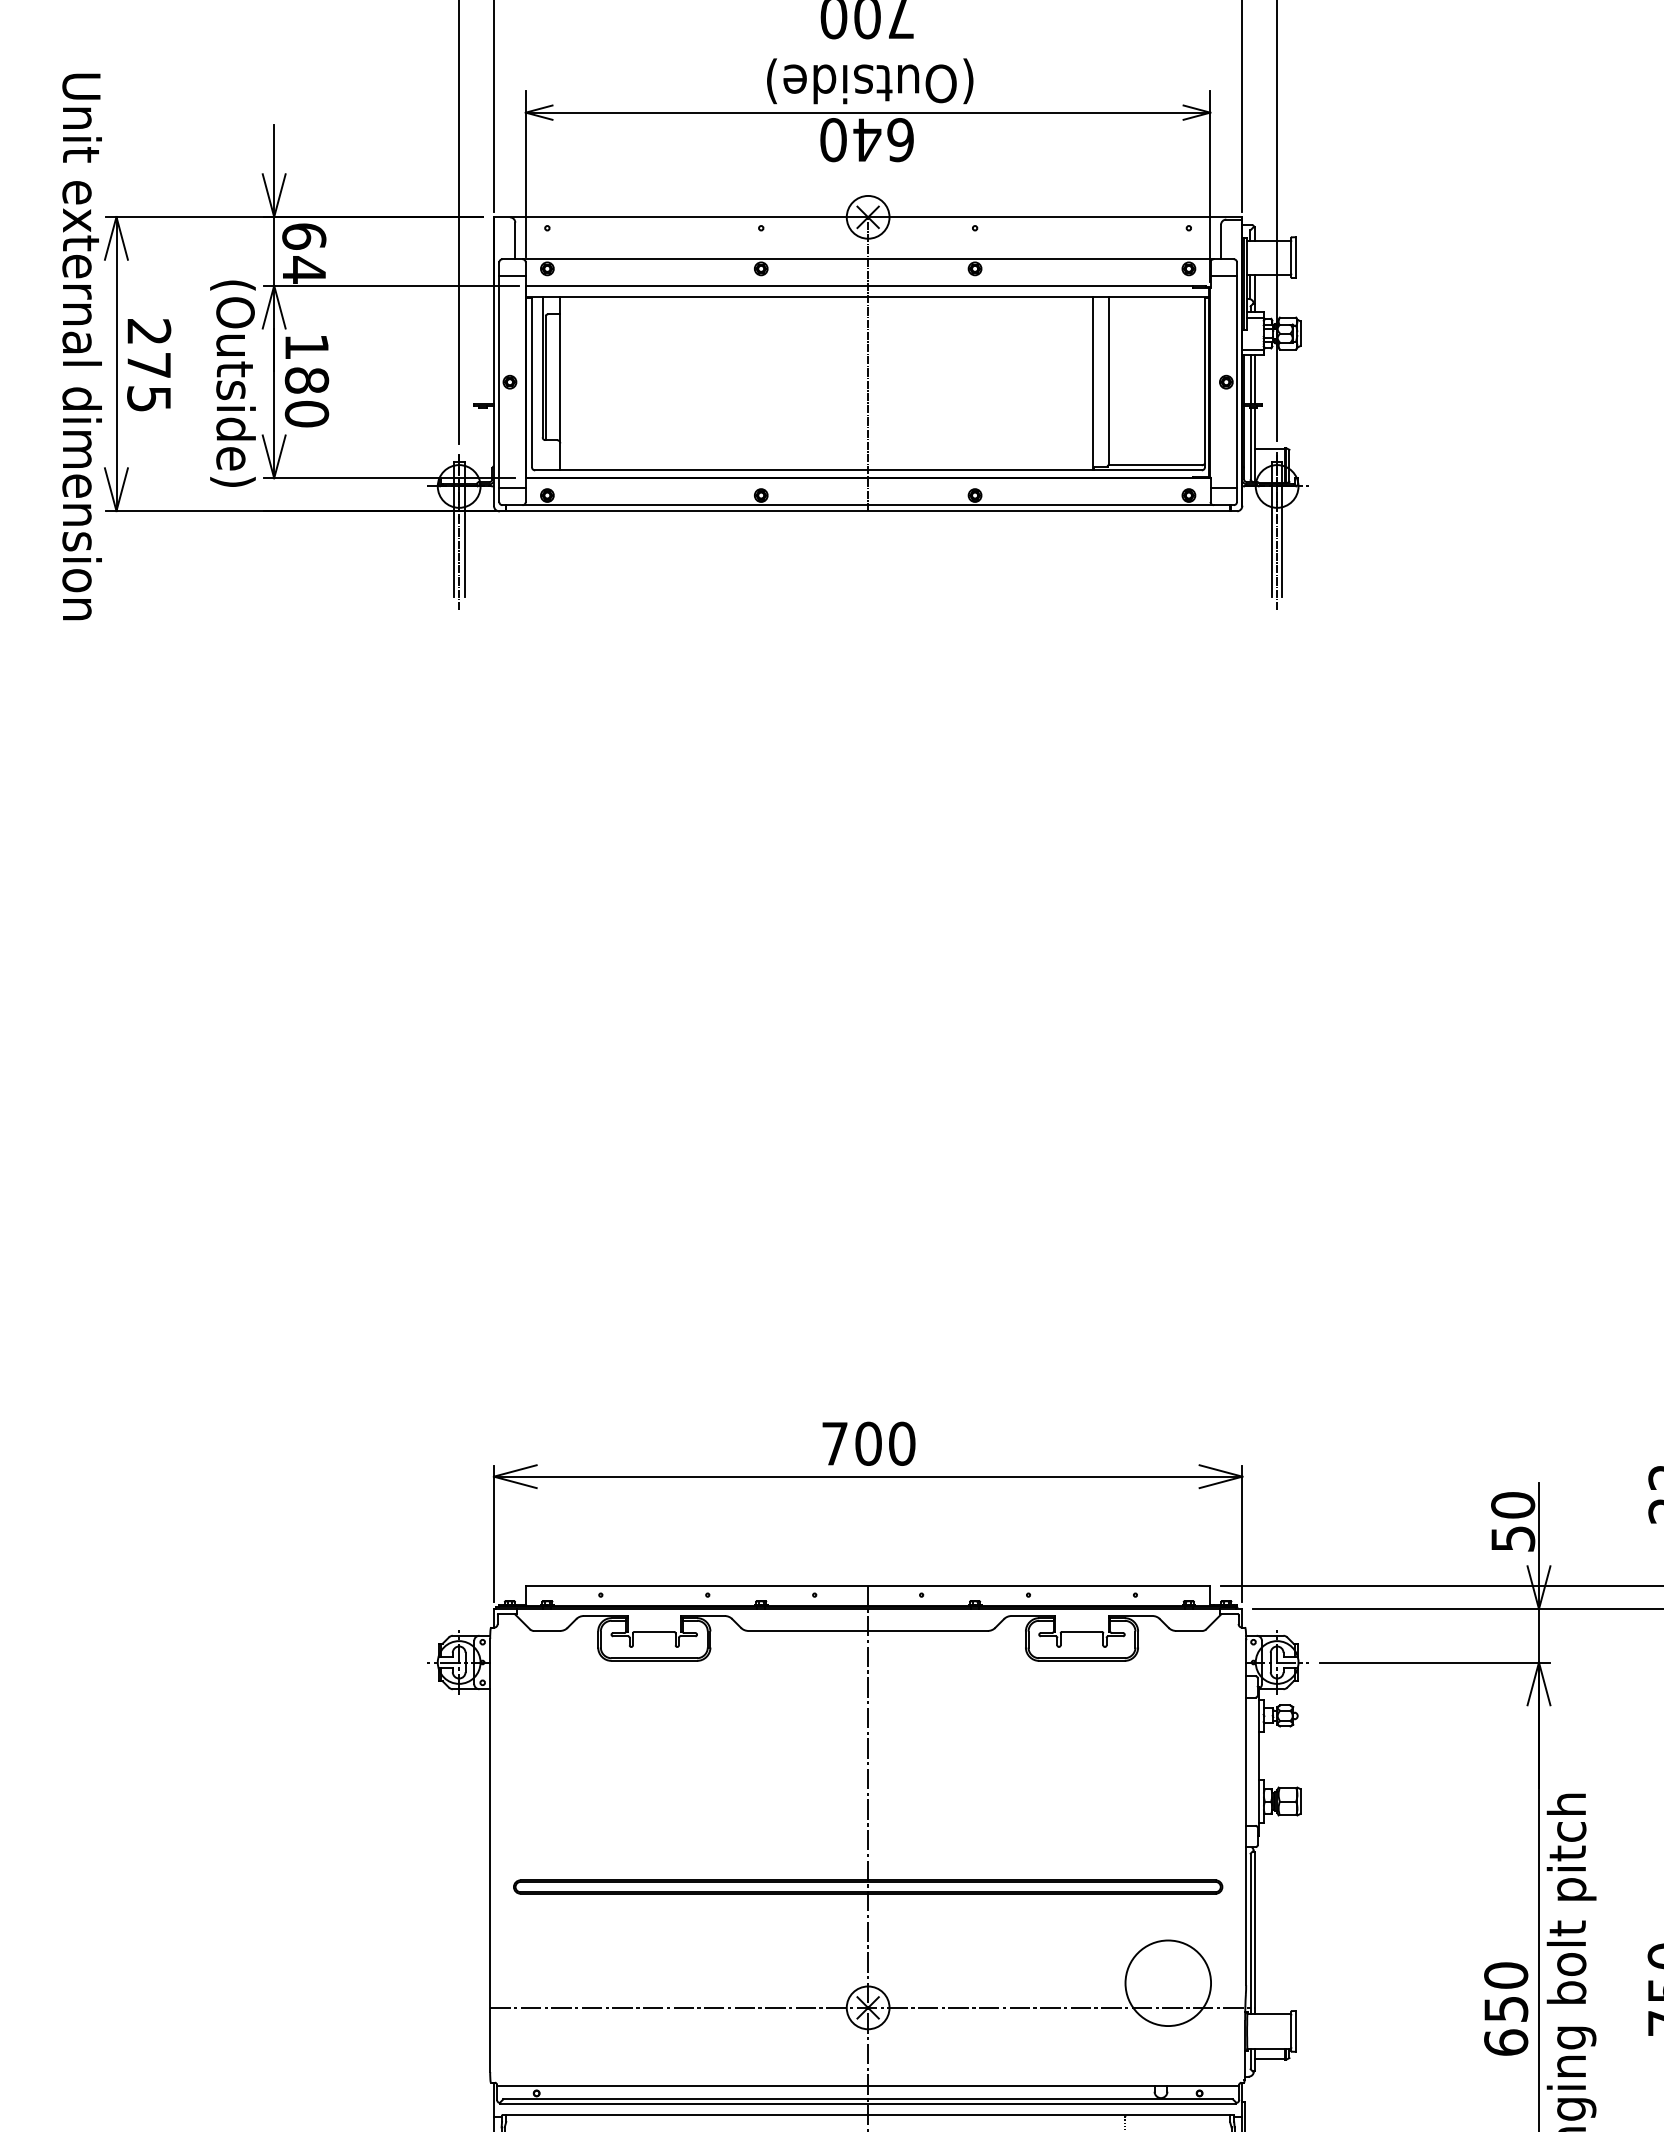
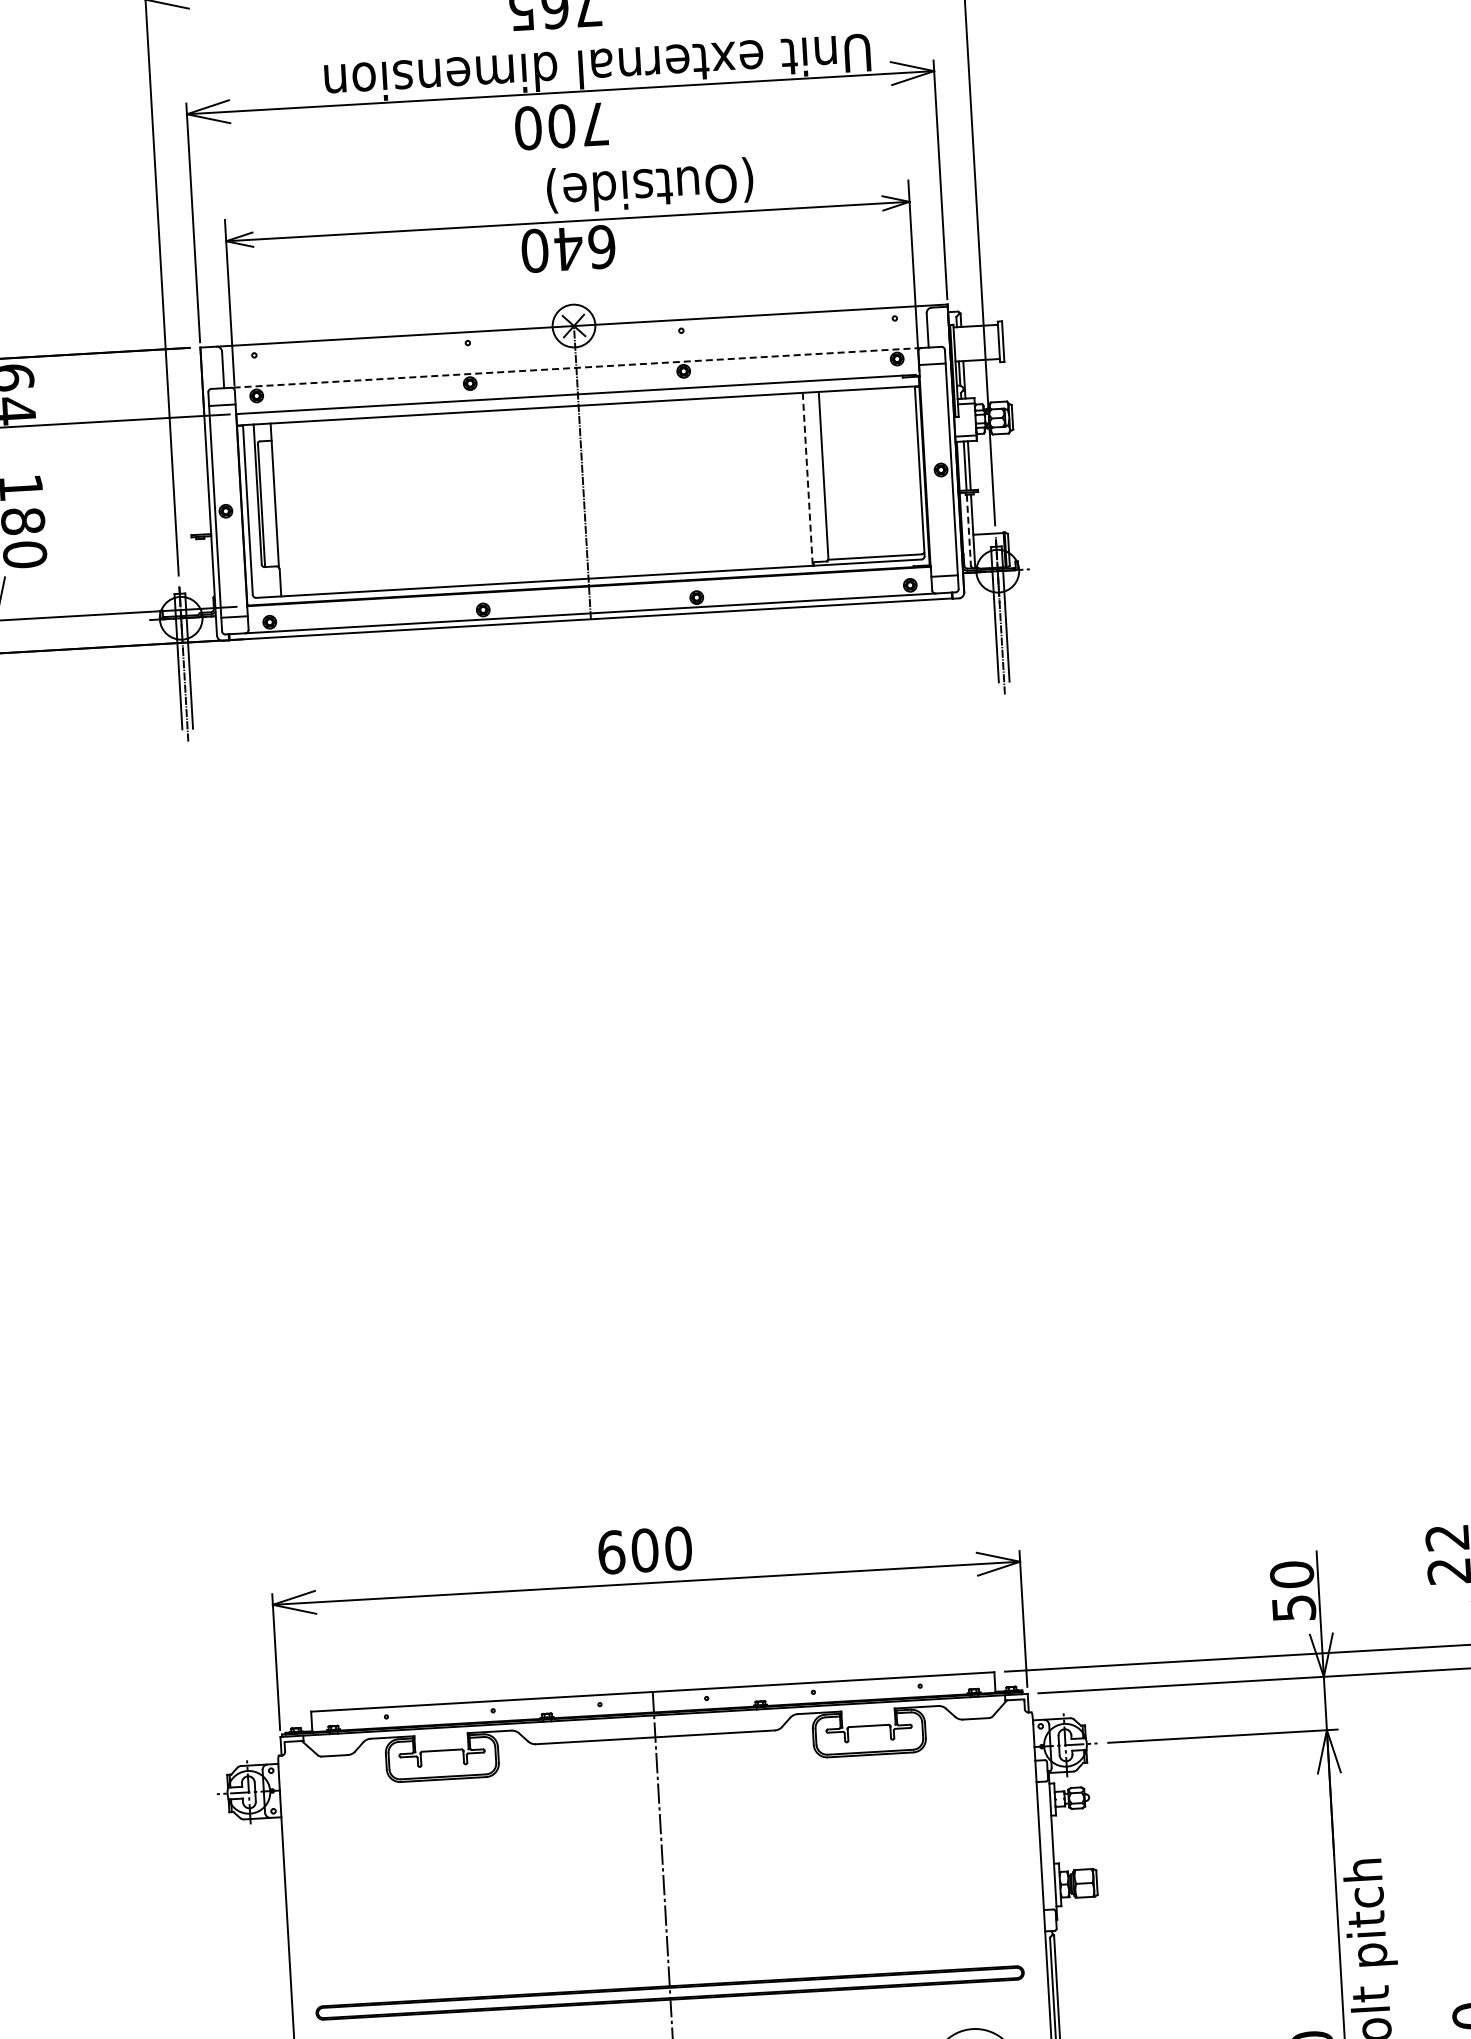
text: (870, 81) -> (650, 185), moved
line: (868, 259) -> (576, 368), solid -> dashed
line: (1092, 383) -> (807, 479), solid -> dashed
line: (1250, 444) -> (968, 530), solid -> dashed
text: (835, 1443) -> (611, 1552), 700 -> 600

